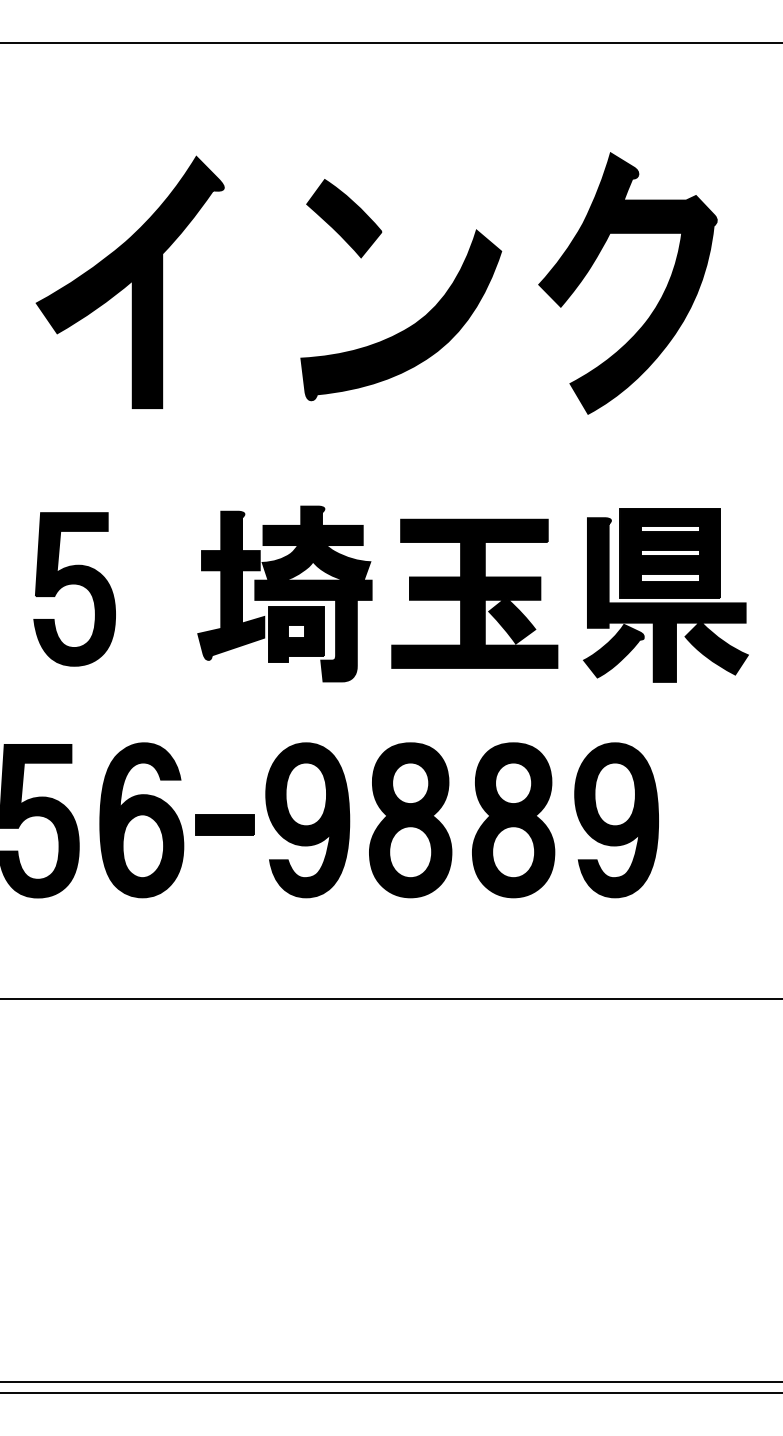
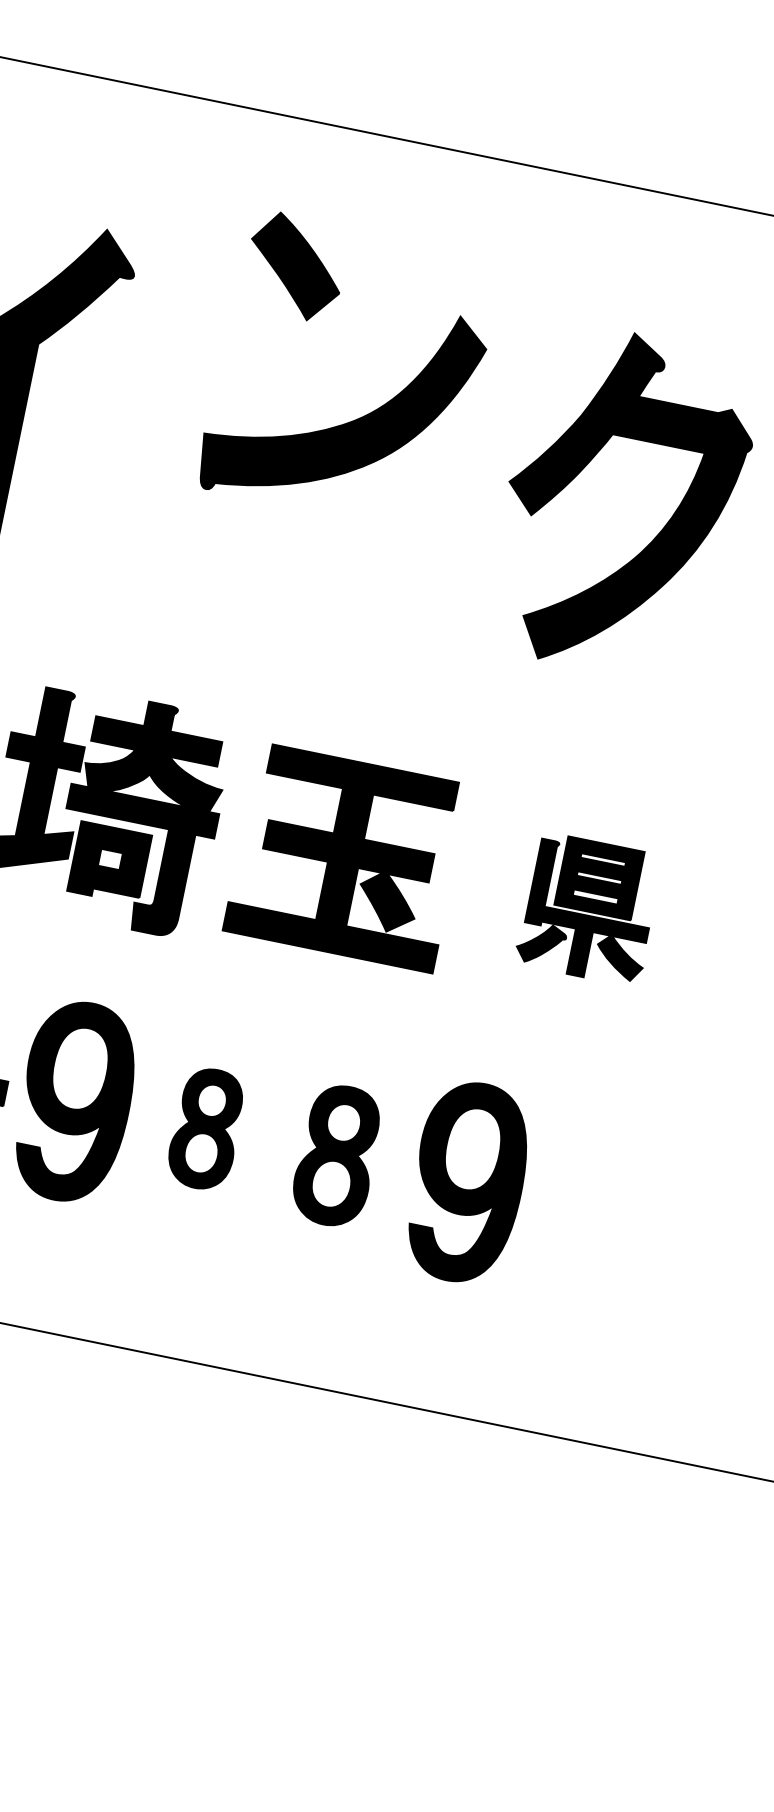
part: (420, 318) -> (366, 413), moved
part: (665, 595) -> (588, 909), size x0.6
part: (410, 820) -> (206, 1129), size x0.6
part: (513, 820) -> (337, 1155), size x0.7

